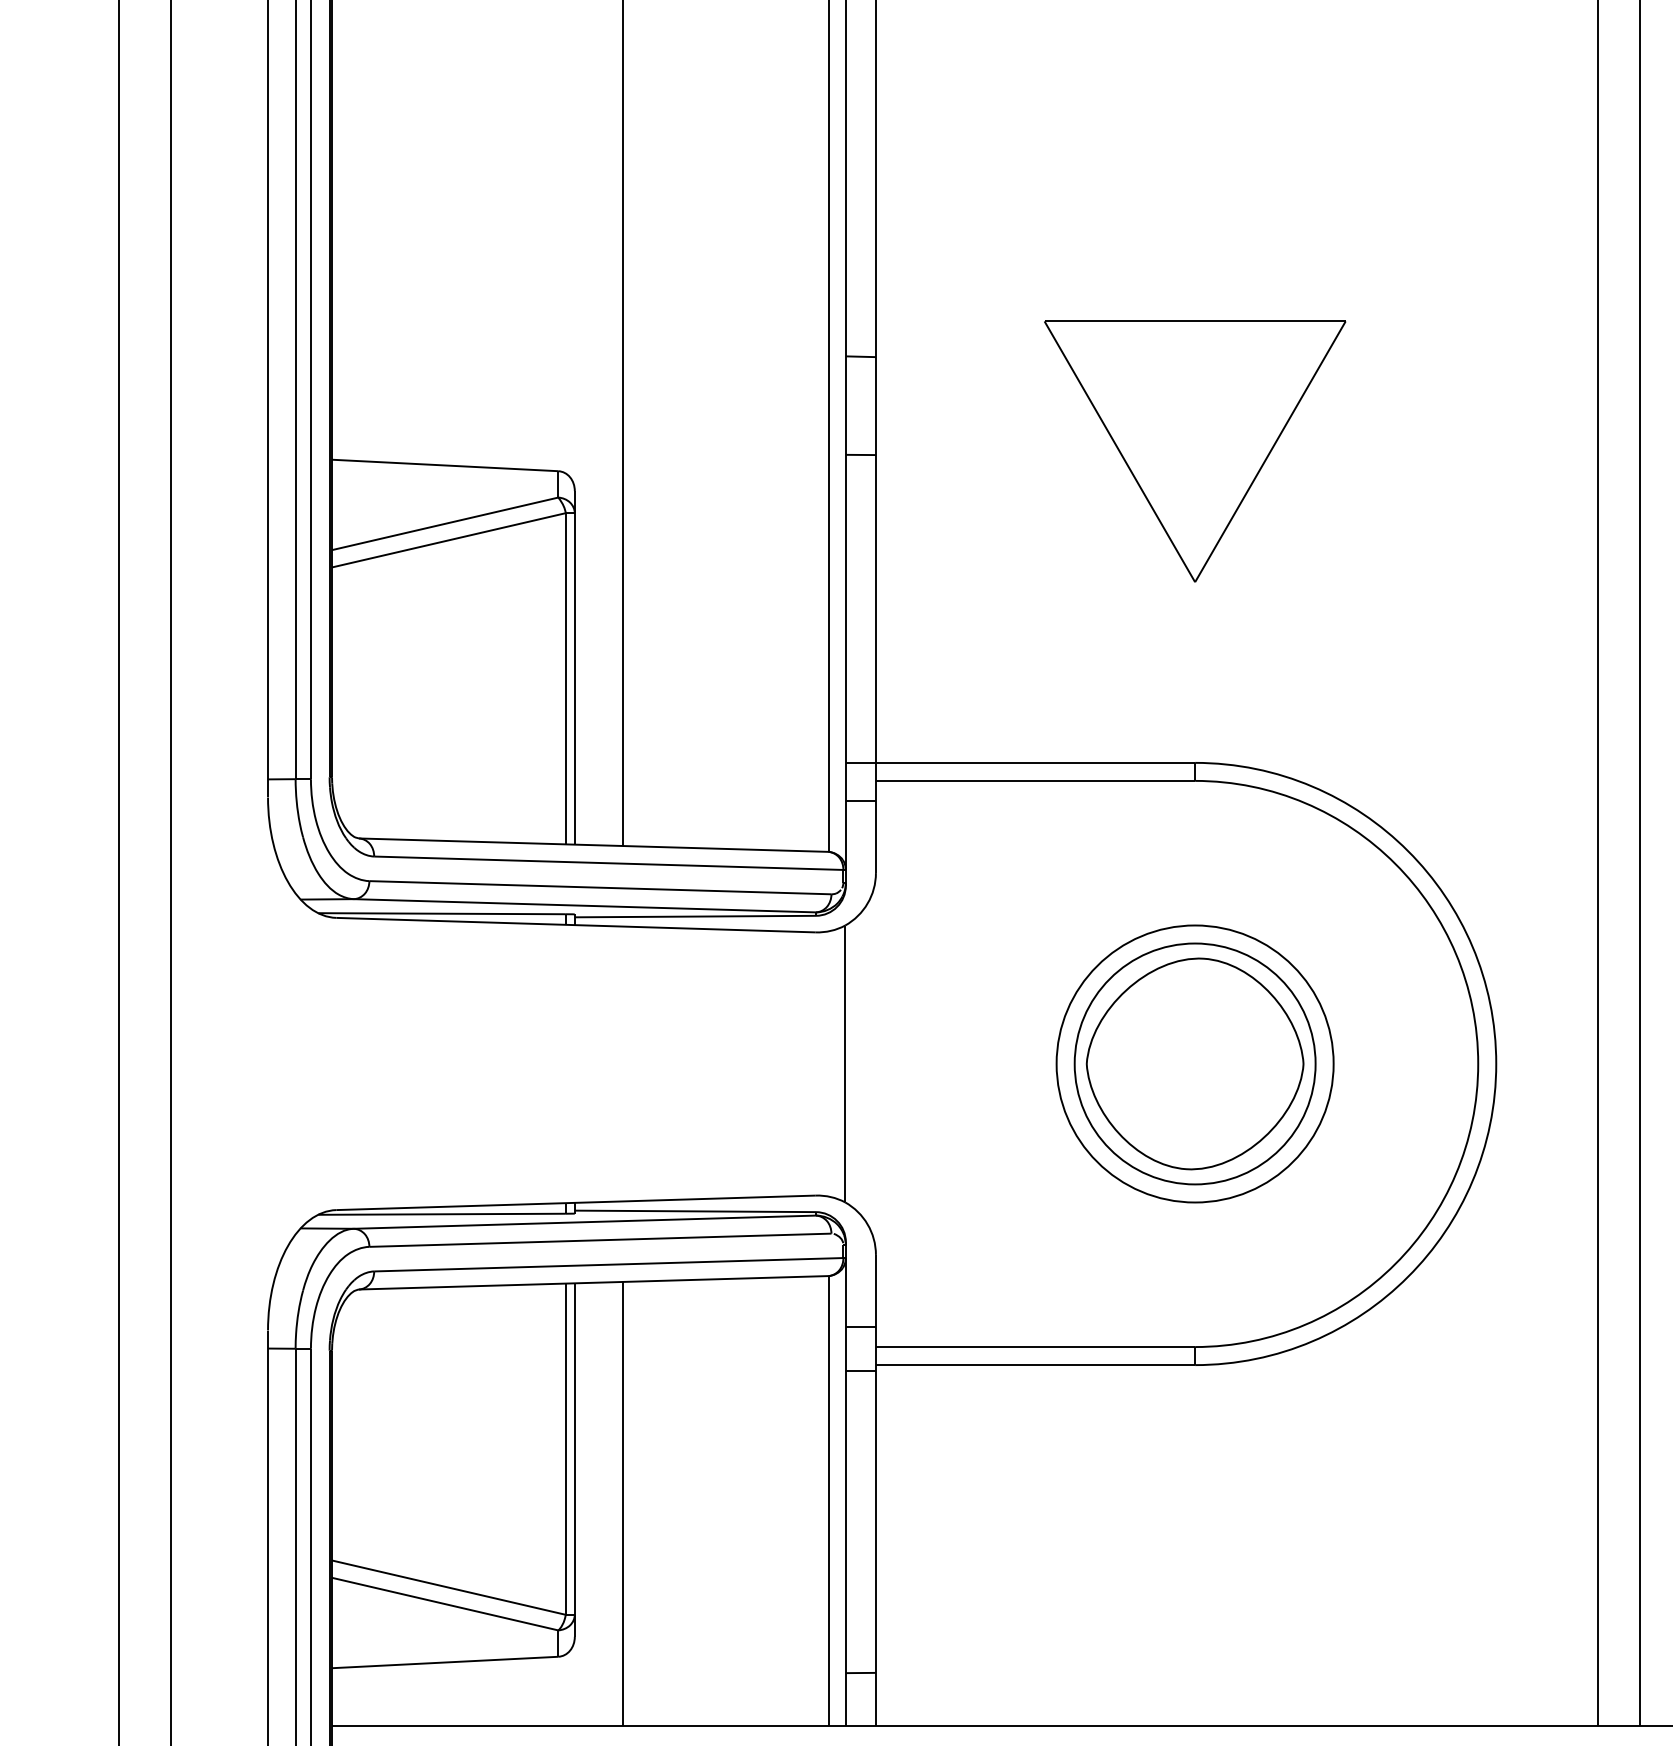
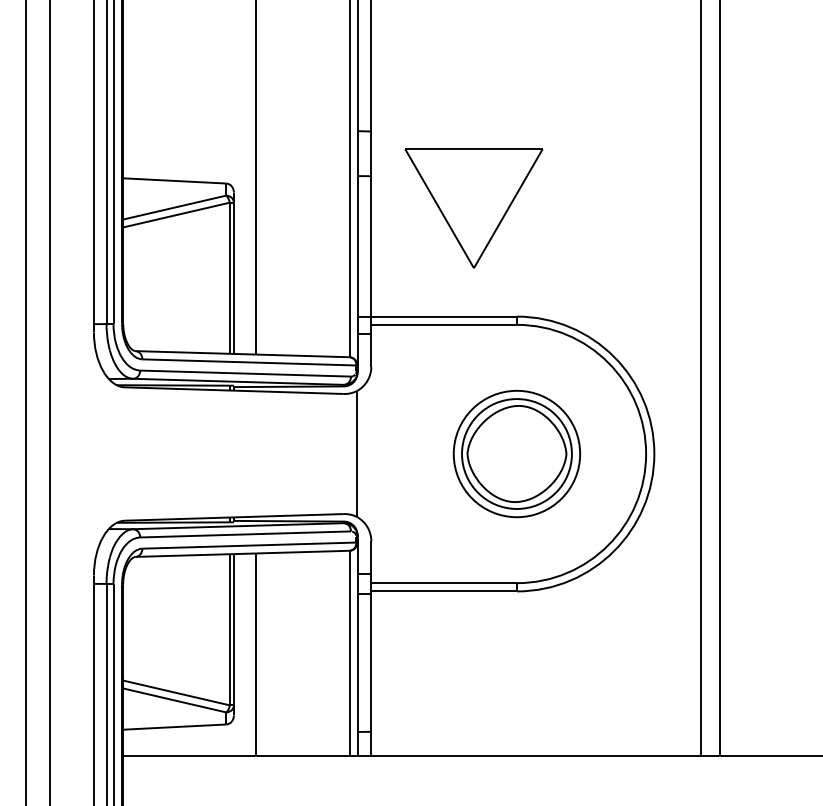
part: (1194, 451) -> (473, 208), moved

